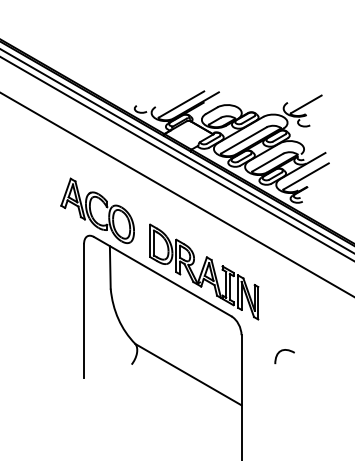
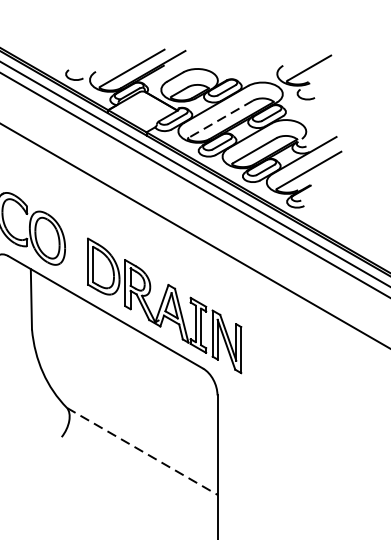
line: (244, 140) -> (221, 119), solid -> dashed
curve: (282, 351) -> (275, 418), removed
line: (188, 374) -> (142, 451), solid -> dashed

